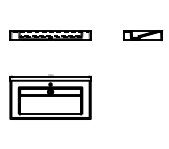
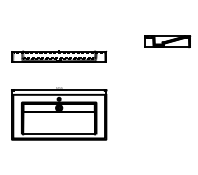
part: (50, 35) -> (59, 56), moved

